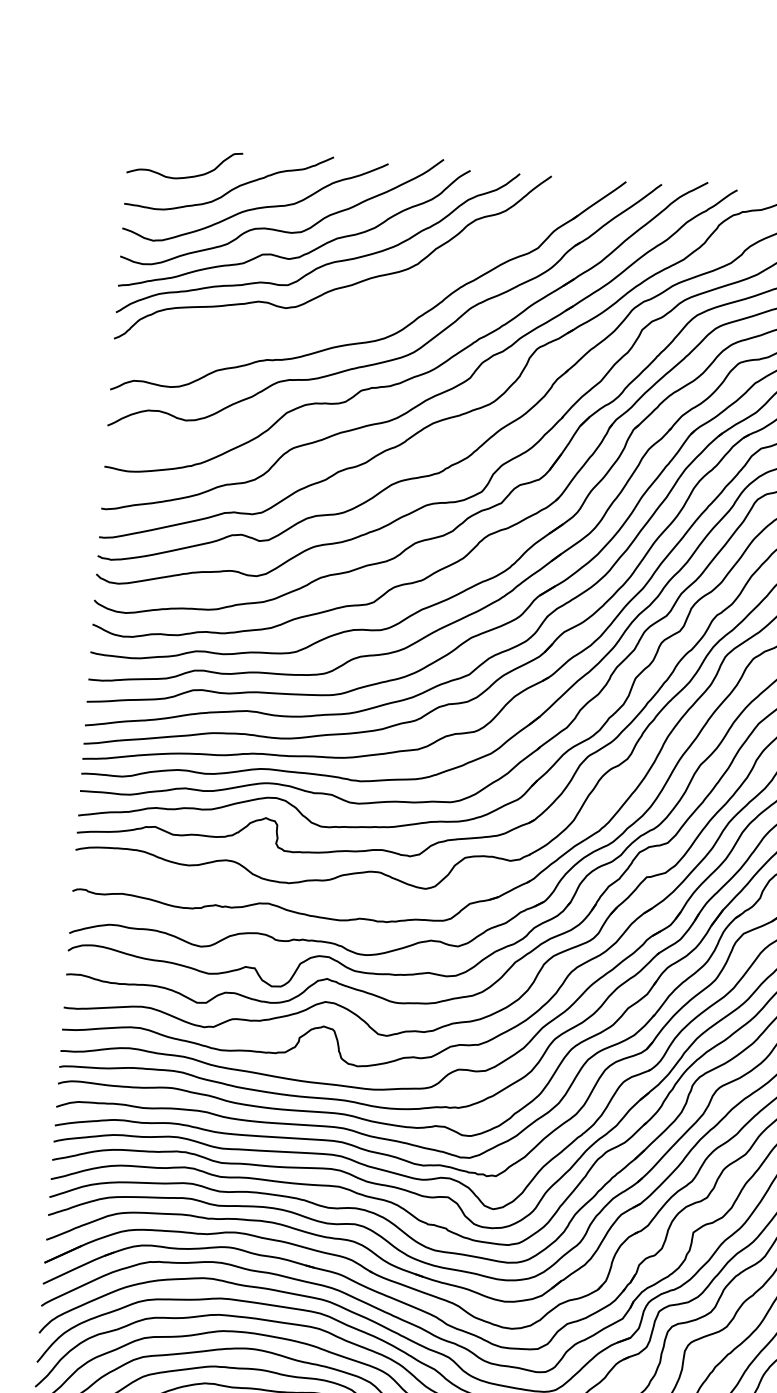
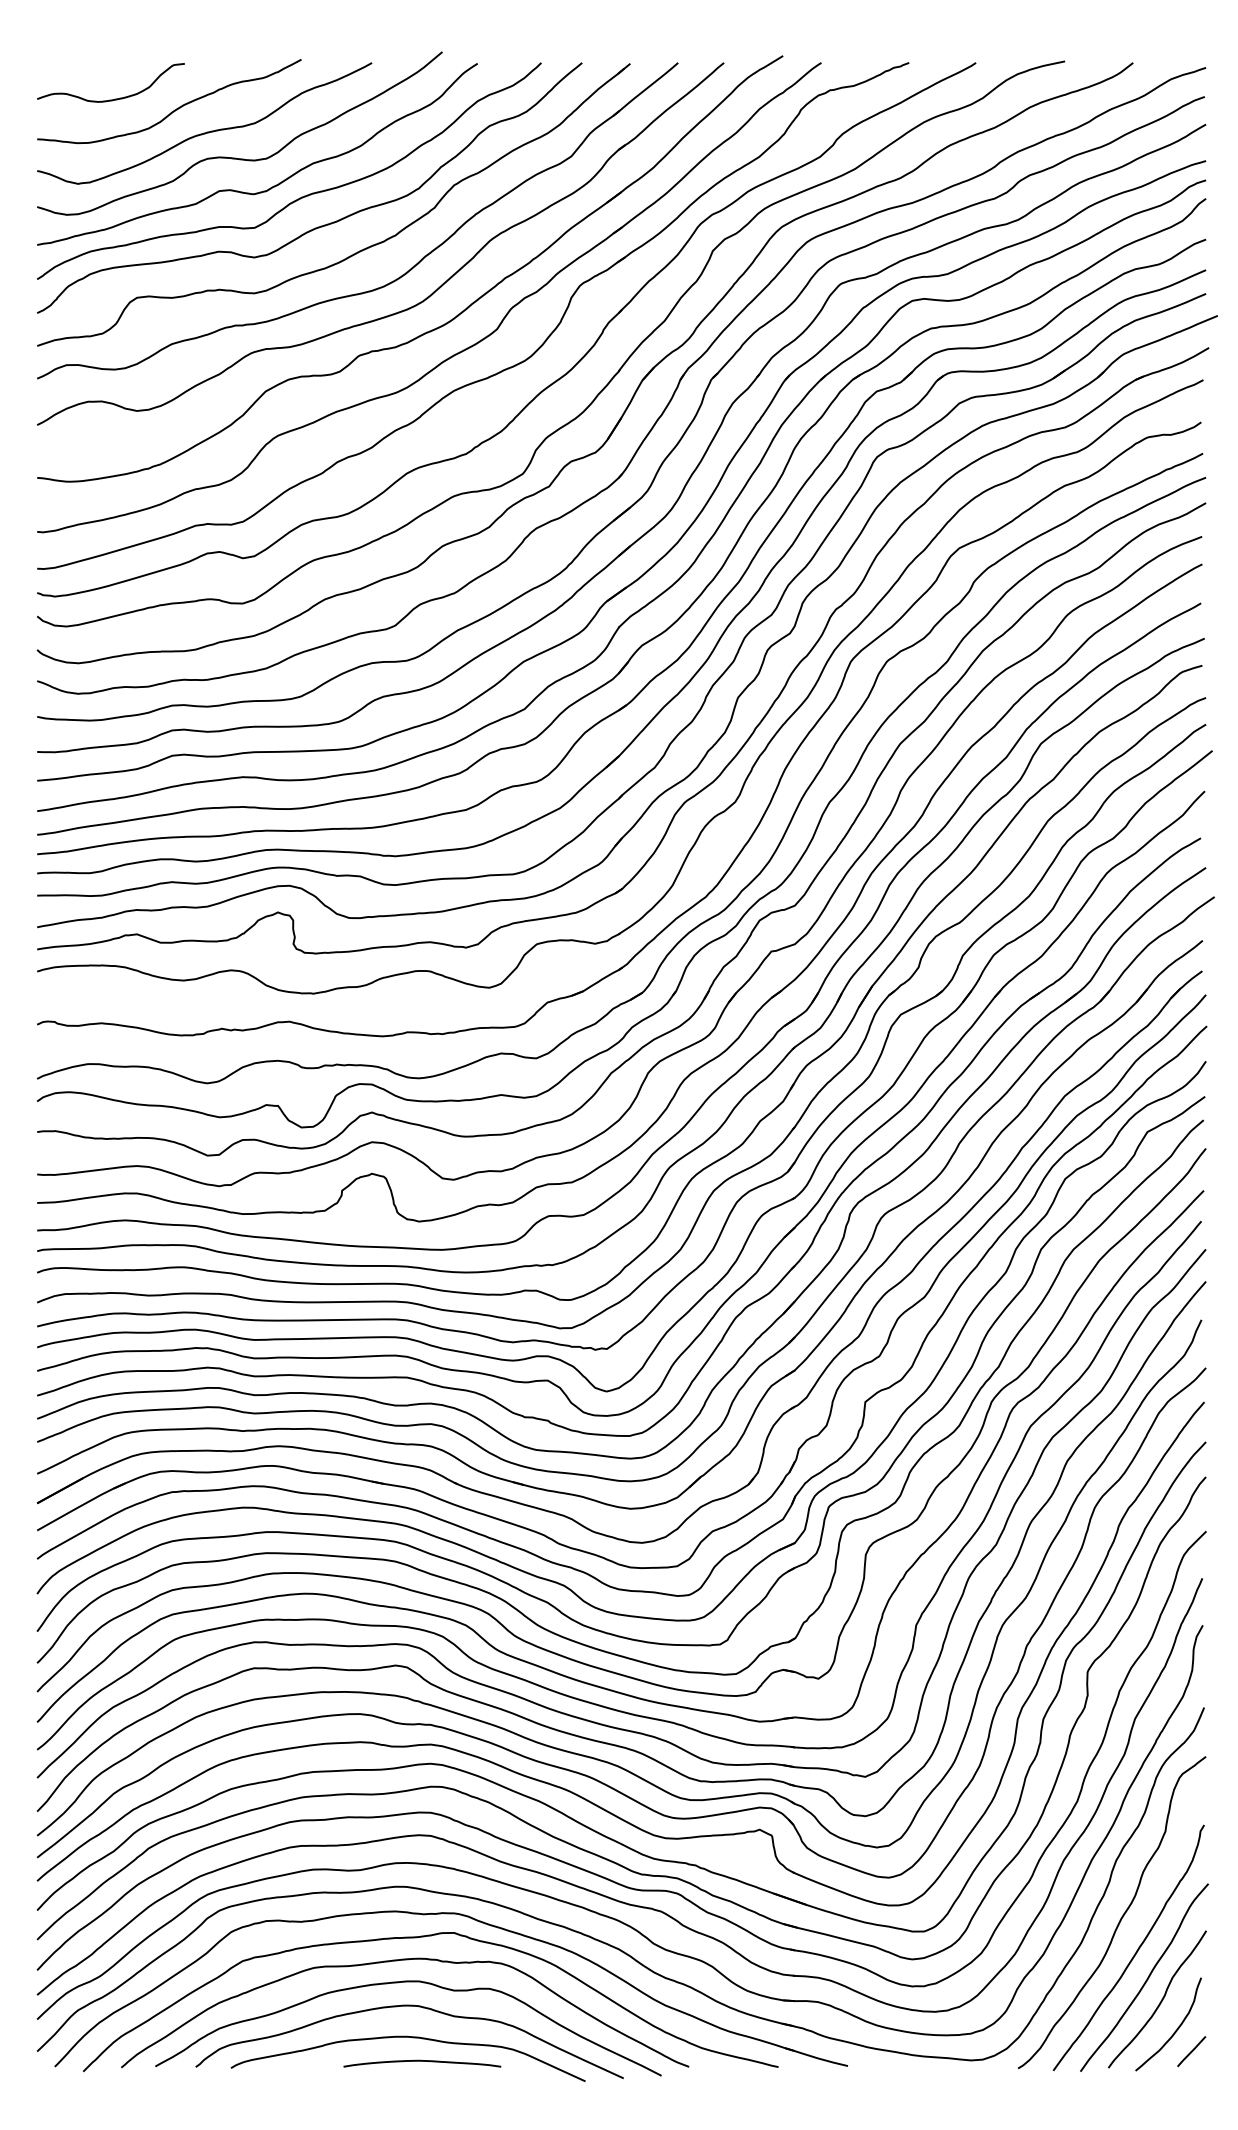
part: (366, 309) -> (357, 251), added

